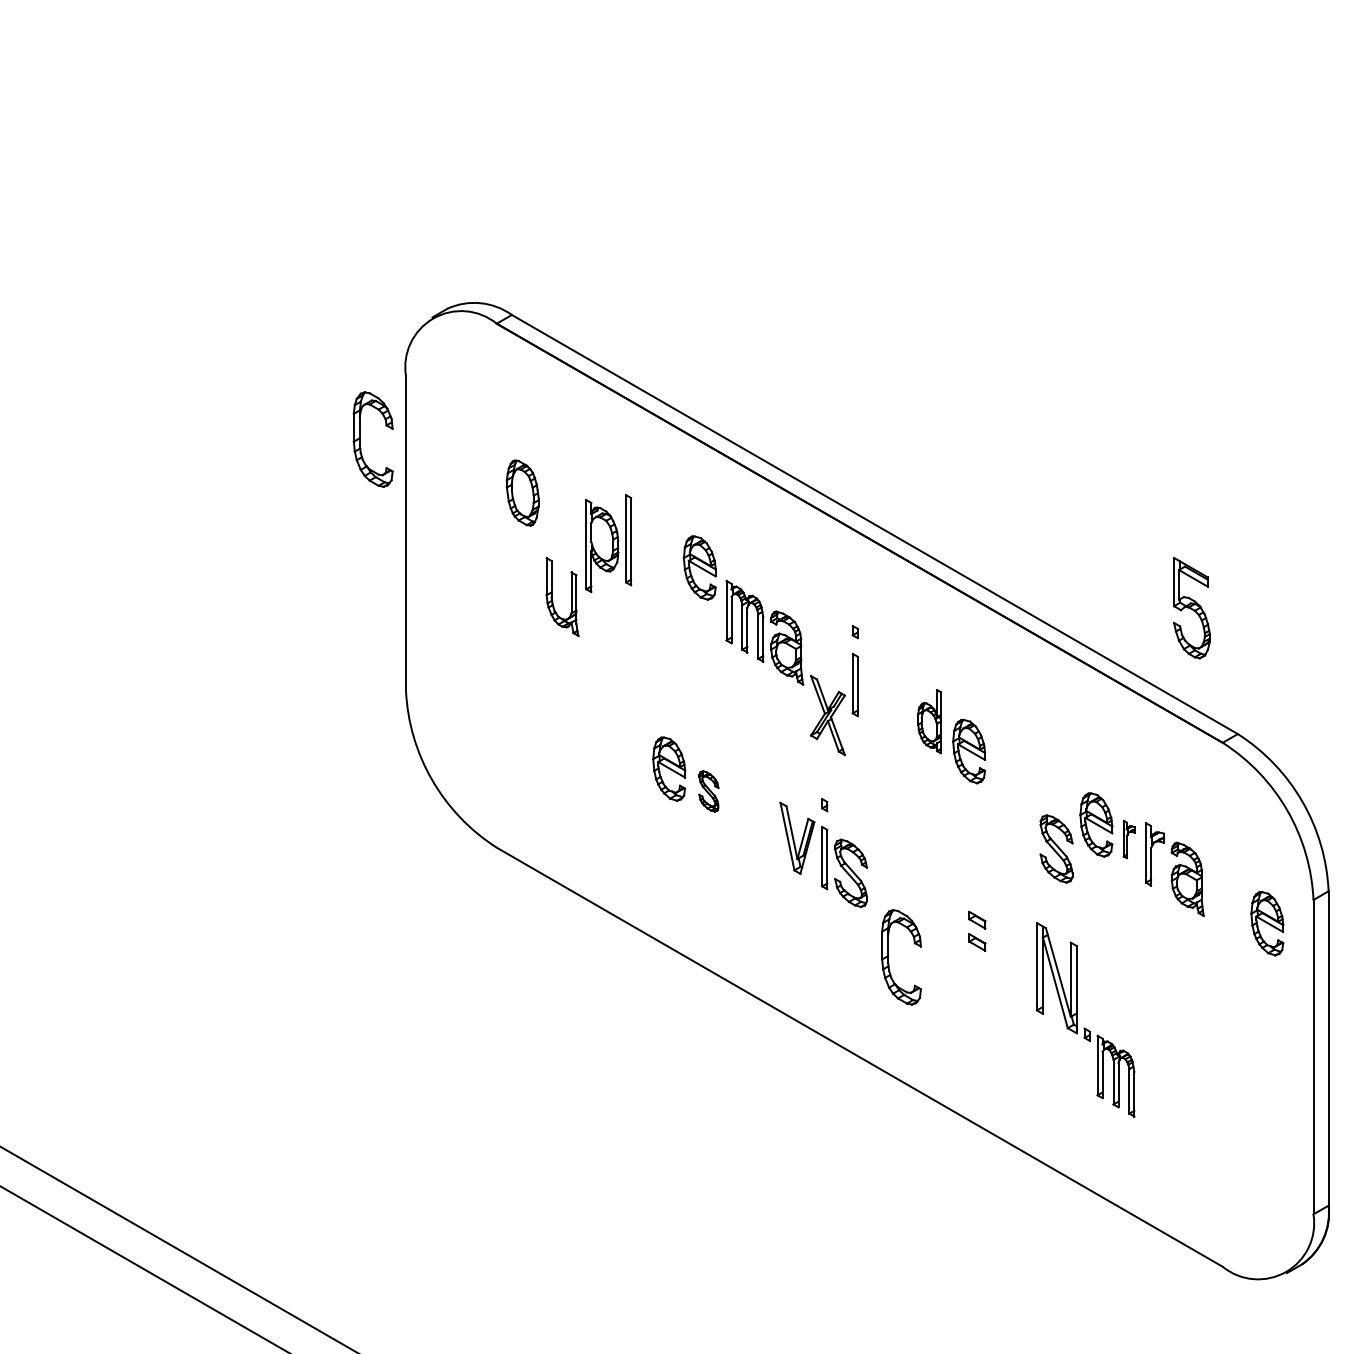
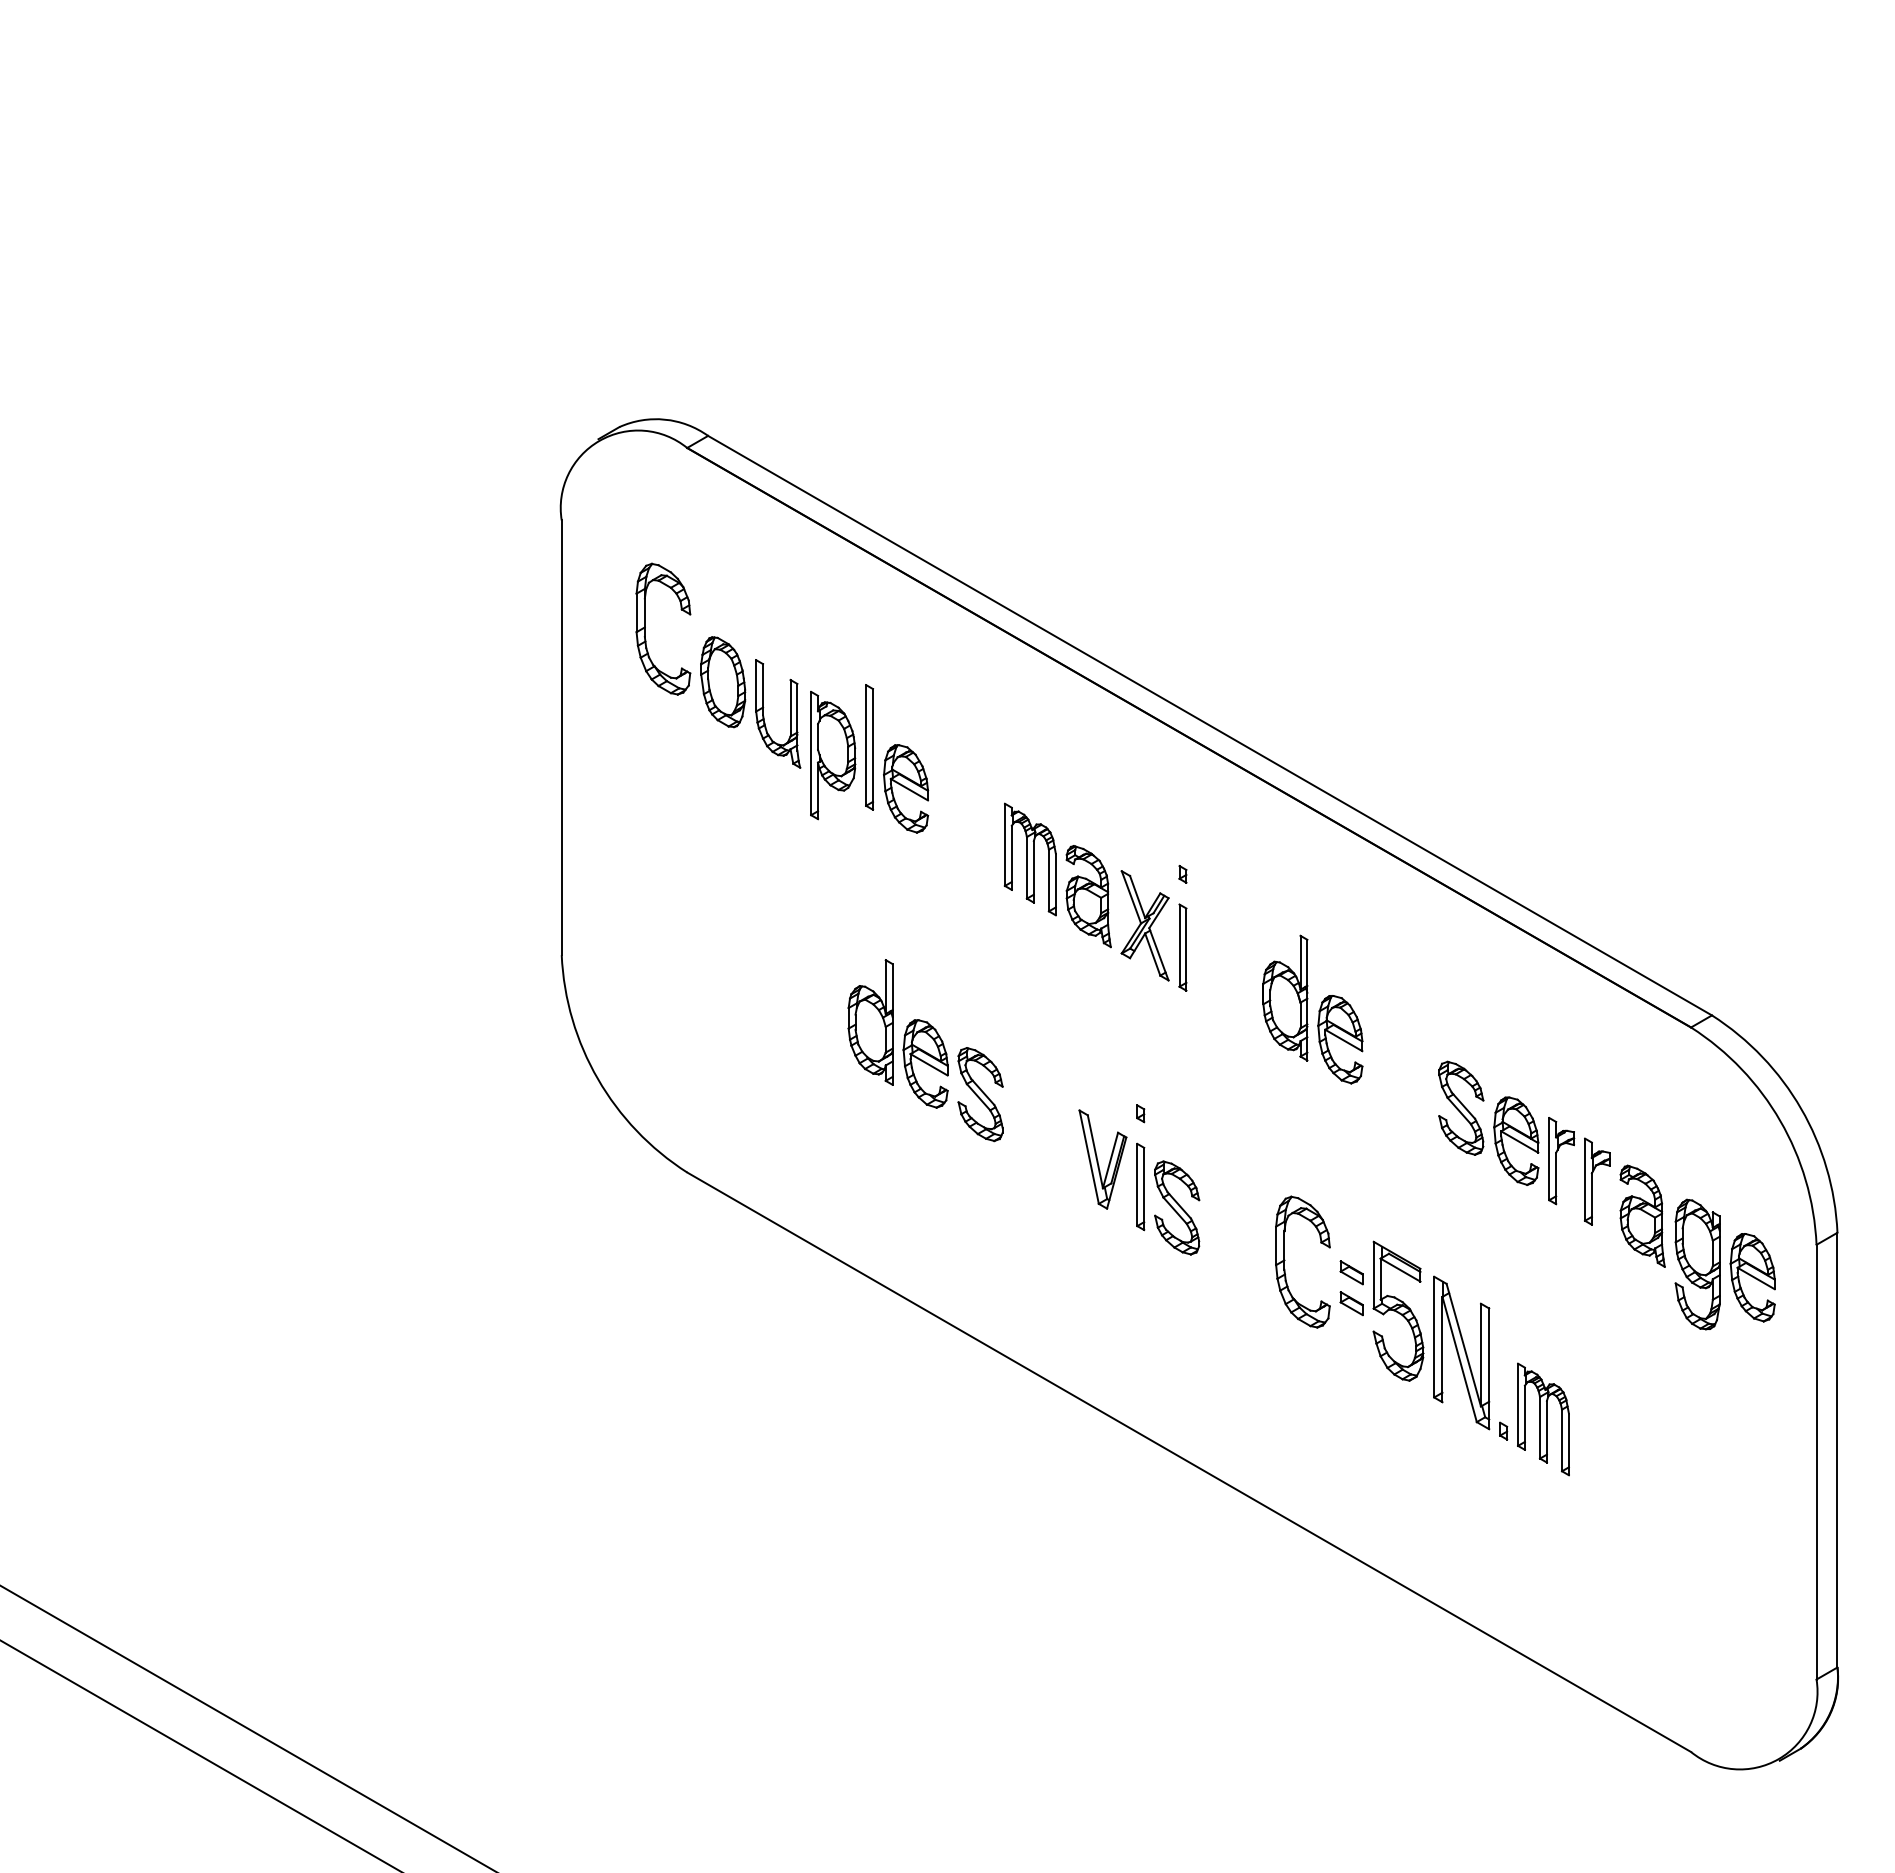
part: (360, 439) -> (645, 628), moved
part: (700, 567) -> (906, 788), moved
part: (571, 596) -> (790, 713), moved
part: (1191, 607) -> (1398, 1310), moved
part: (827, 715) -> (1144, 925), moved
part: (929, 721) -> (1285, 997), size x1.43
part: (629, 739) -> (870, 1022), added
part: (708, 791) -> (980, 1094), size x1.67
part: (1129, 839) -> (1561, 1161), size x1.67
part: (1056, 848) -> (1461, 1107), moved
part: (1227, 914) -> (1697, 1264), added
part: (888, 956) -> (1285, 1260), moved
part: (1116, 1076) -> (1543, 1419), moved

